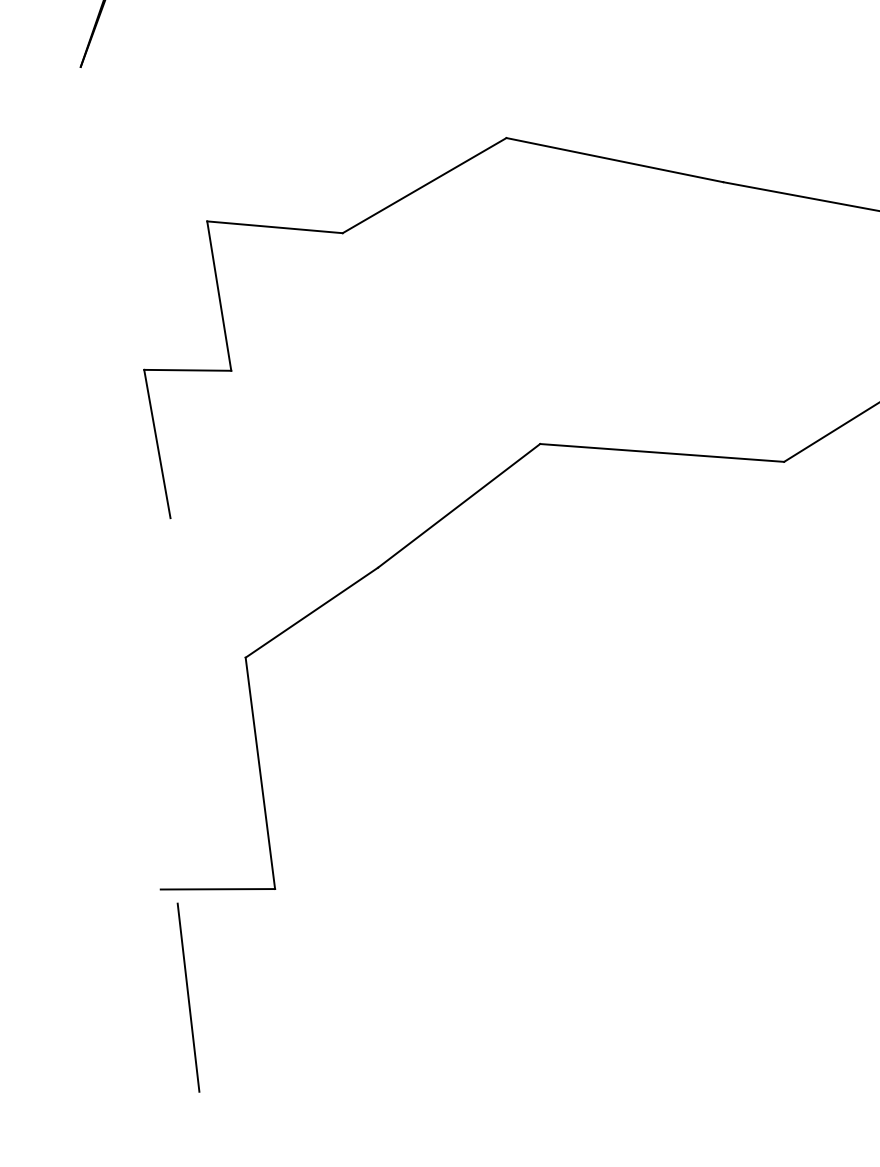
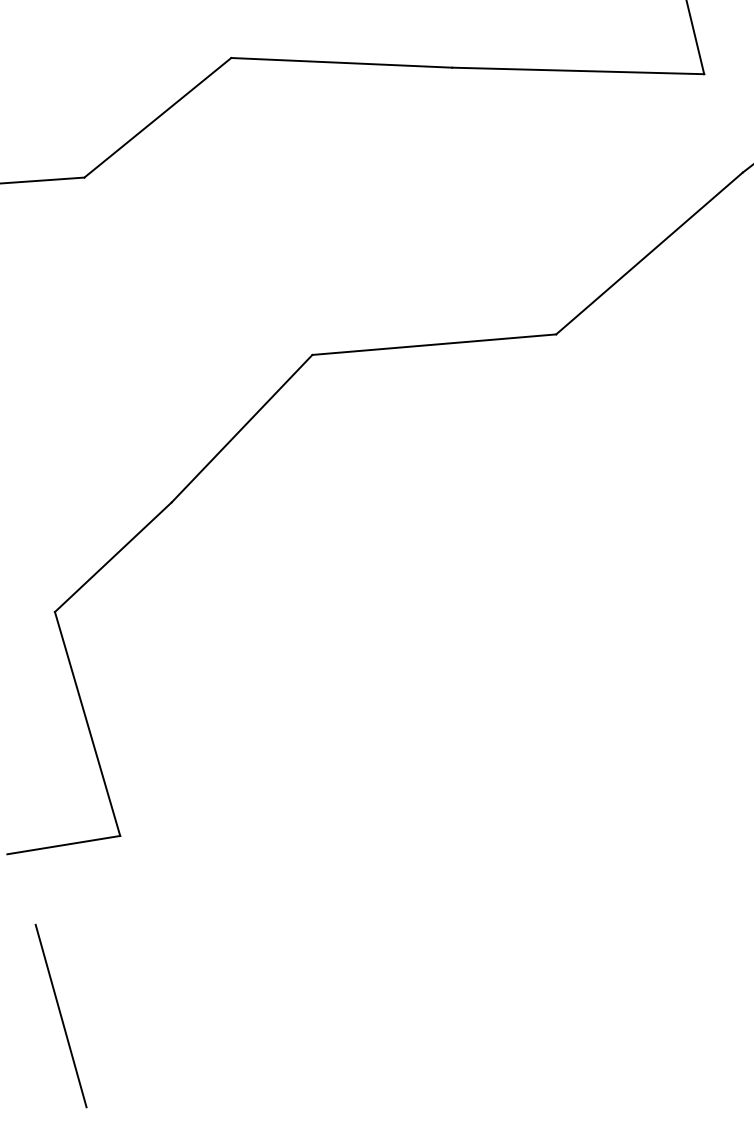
line: (188, 997) -> (61, 1015), moved

